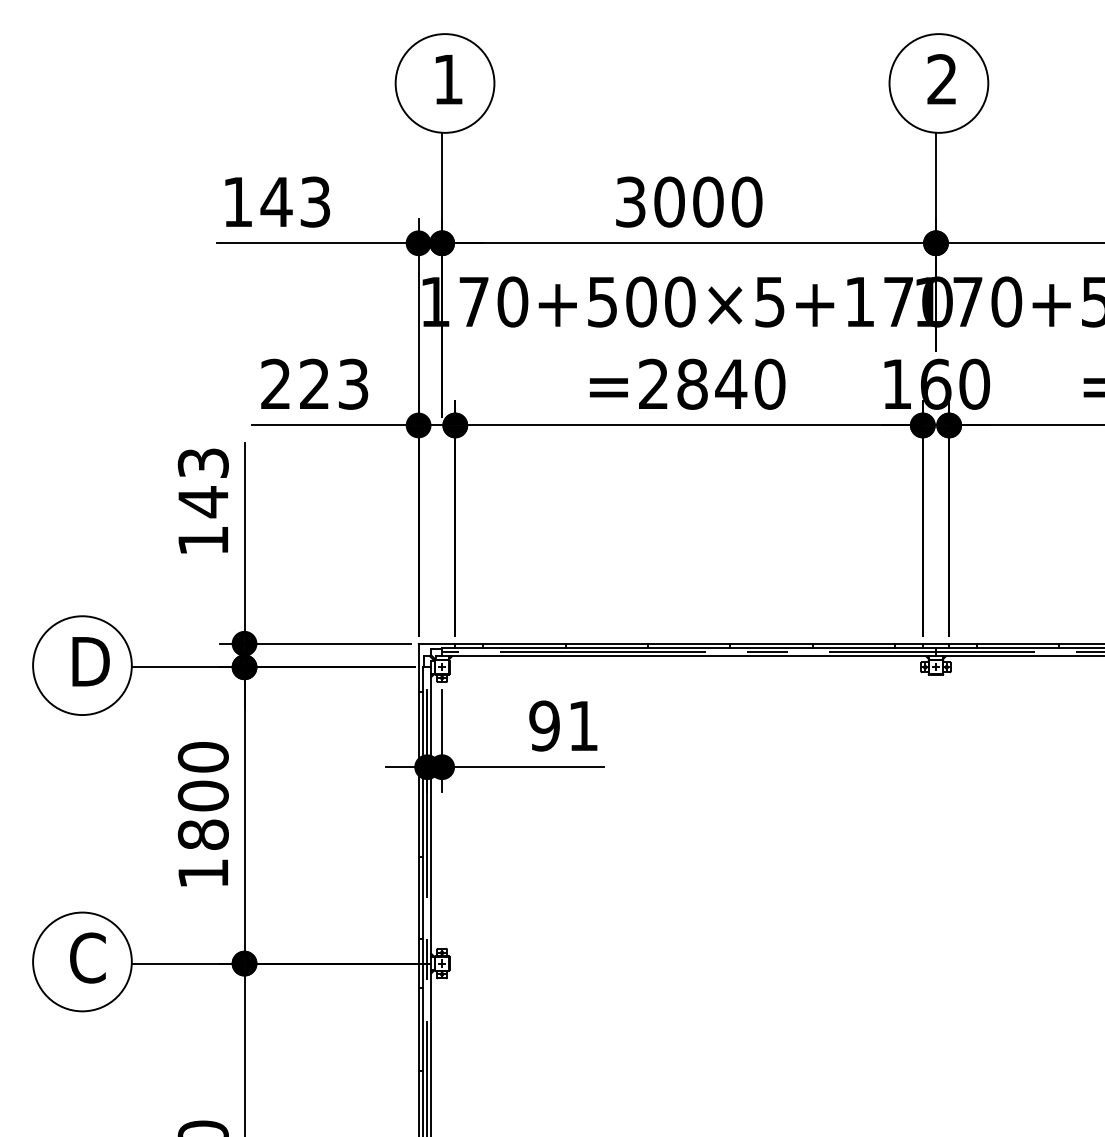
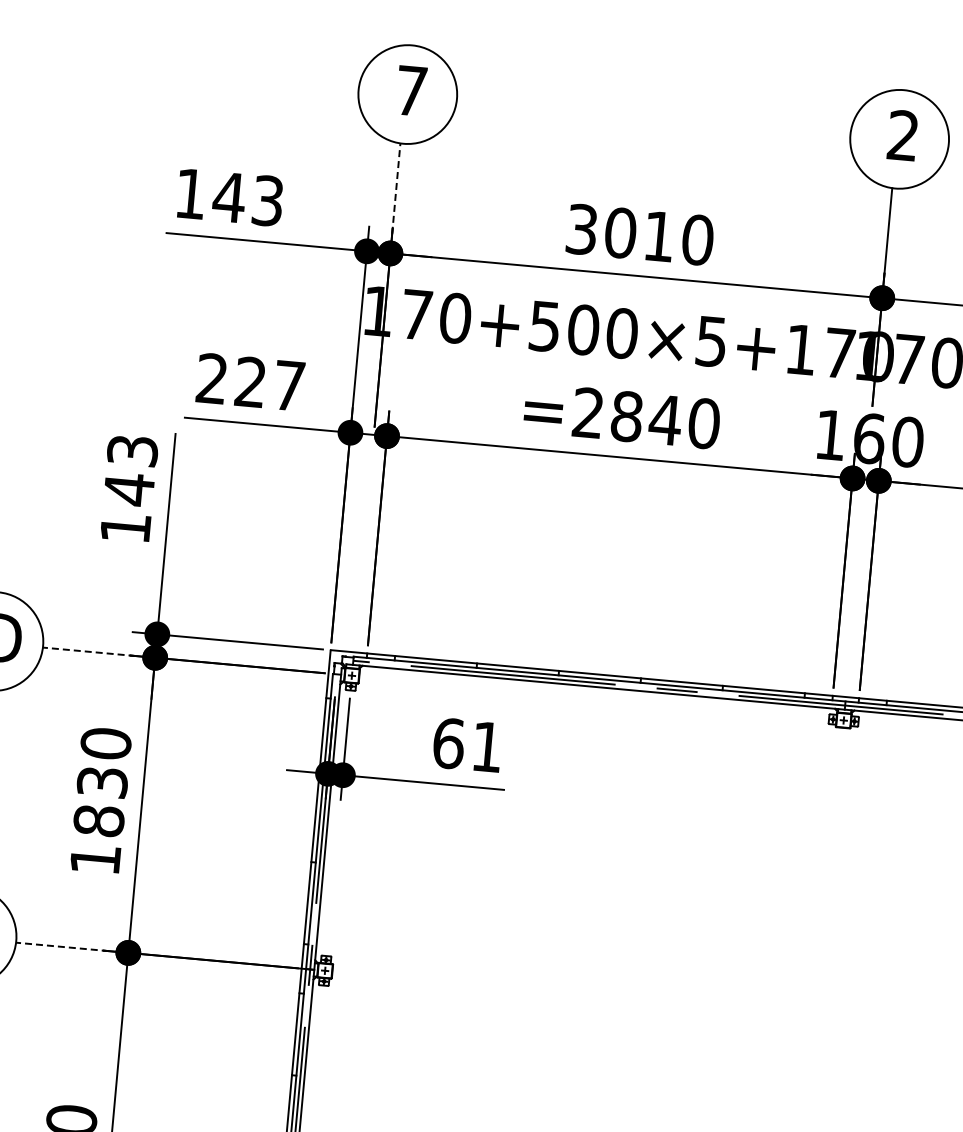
text: (448, 79) -> (411, 90), 1 -> 7
line: (442, 177) -> (396, 187), solid -> dashed
text: (708, 201) -> (659, 235), 3000 -> 3010
text: (353, 383) -> (289, 385), 223 -> 227
line: (177, 667) -> (88, 651), solid -> dashed
text: (544, 725) -> (448, 742), 91 -> 61
text: (202, 795) -> (101, 781), 1800 -> 1830
line: (177, 963) -> (61, 946), solid -> dashed

